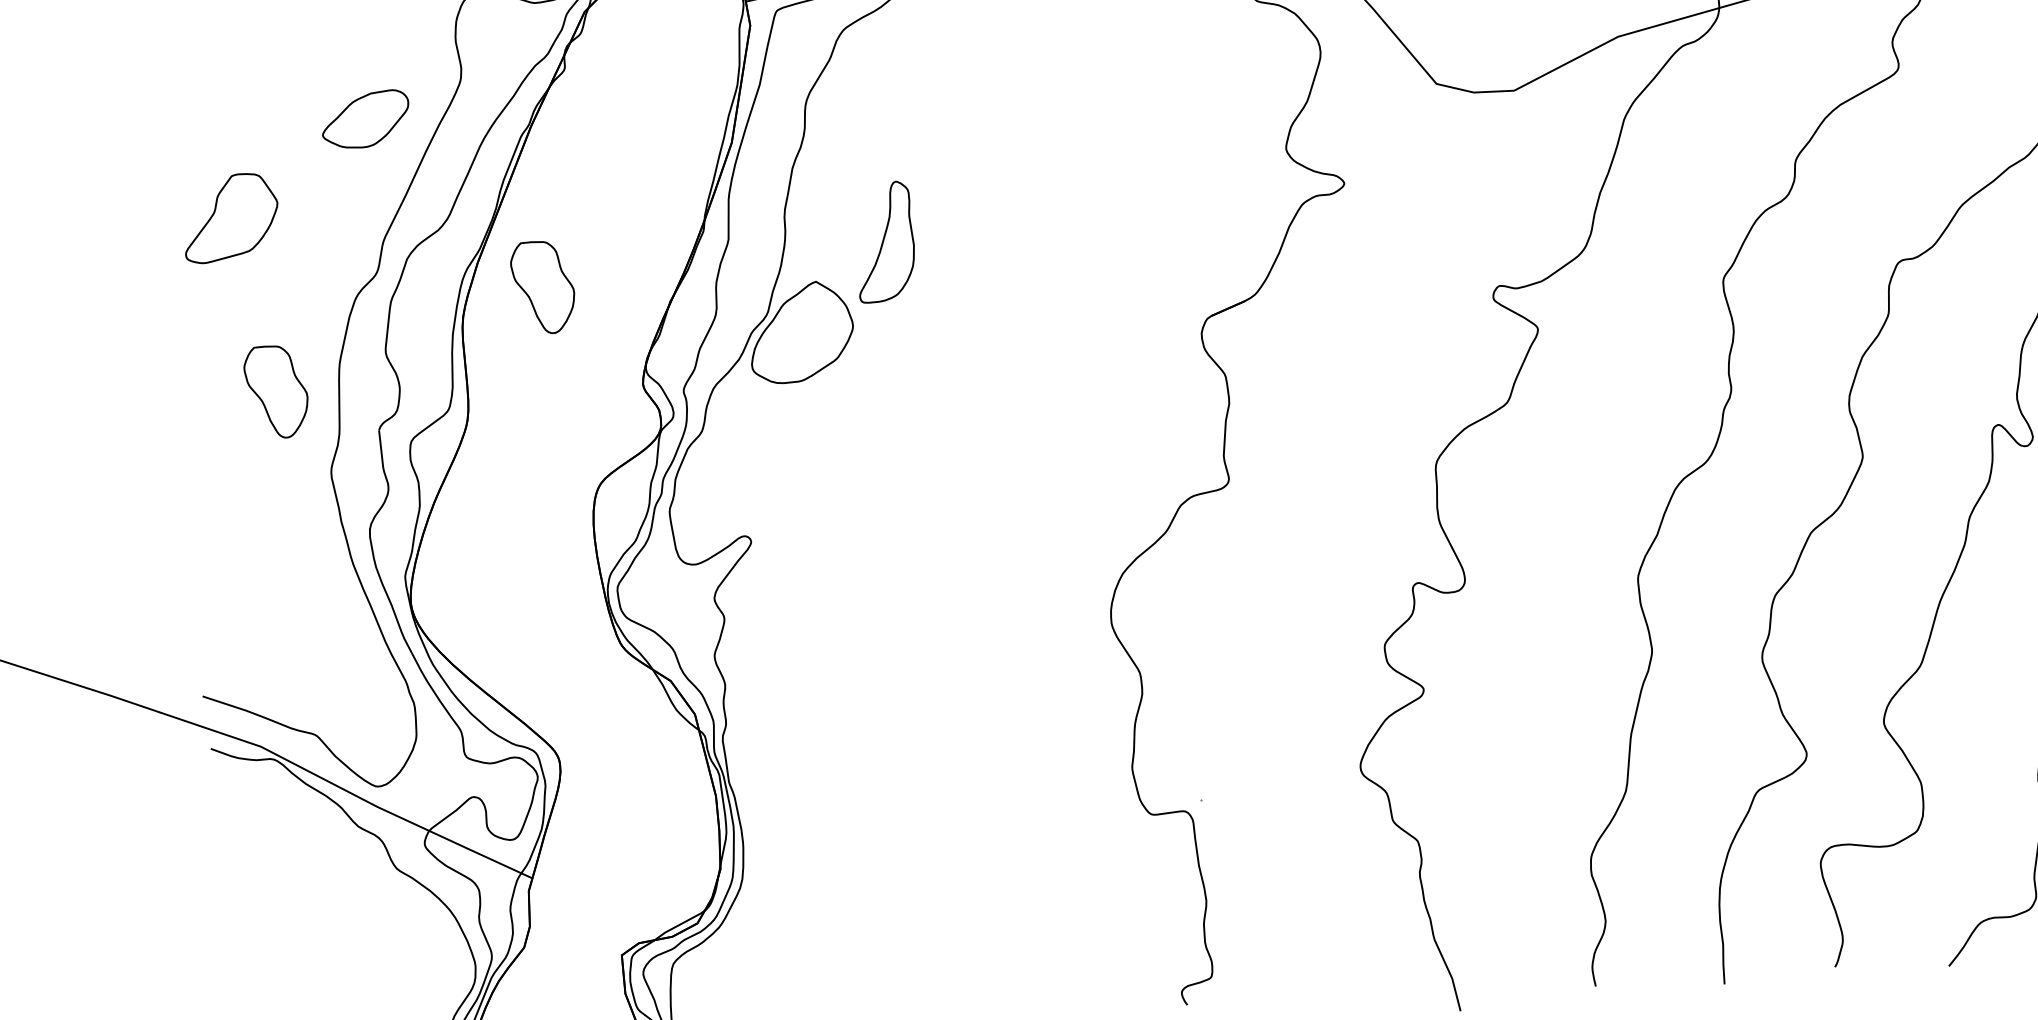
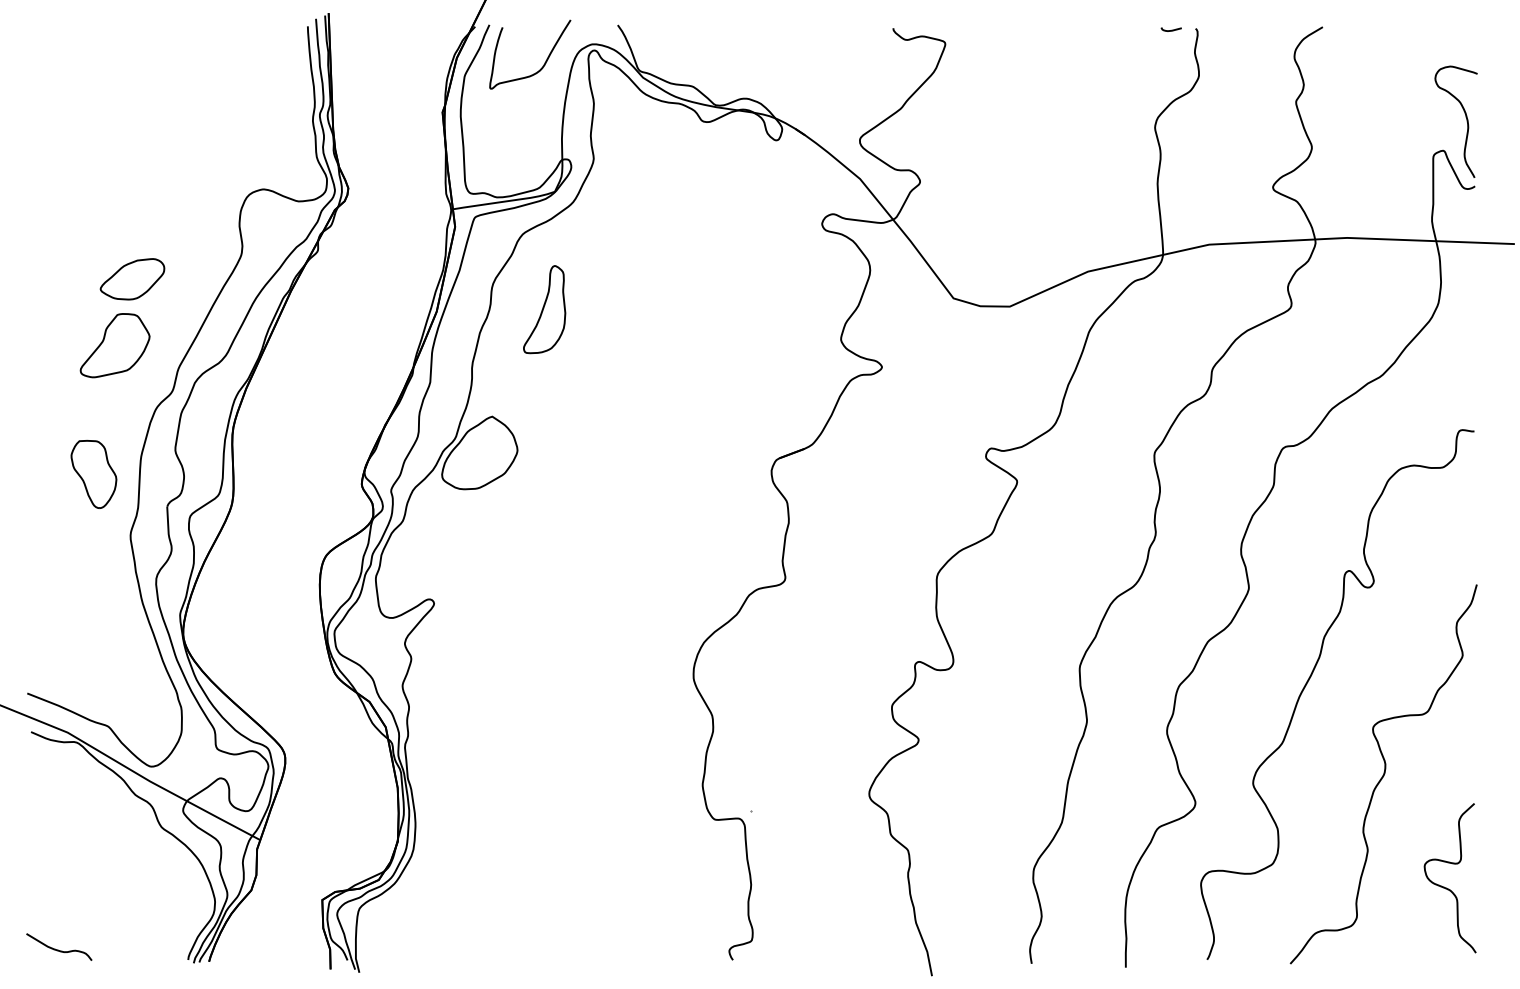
part: (365, 119) -> (132, 279), moved
part: (230, 218) -> (114, 345), moved
part: (885, 241) -> (544, 309), moved
part: (542, 287) -> (292, 409), removed

